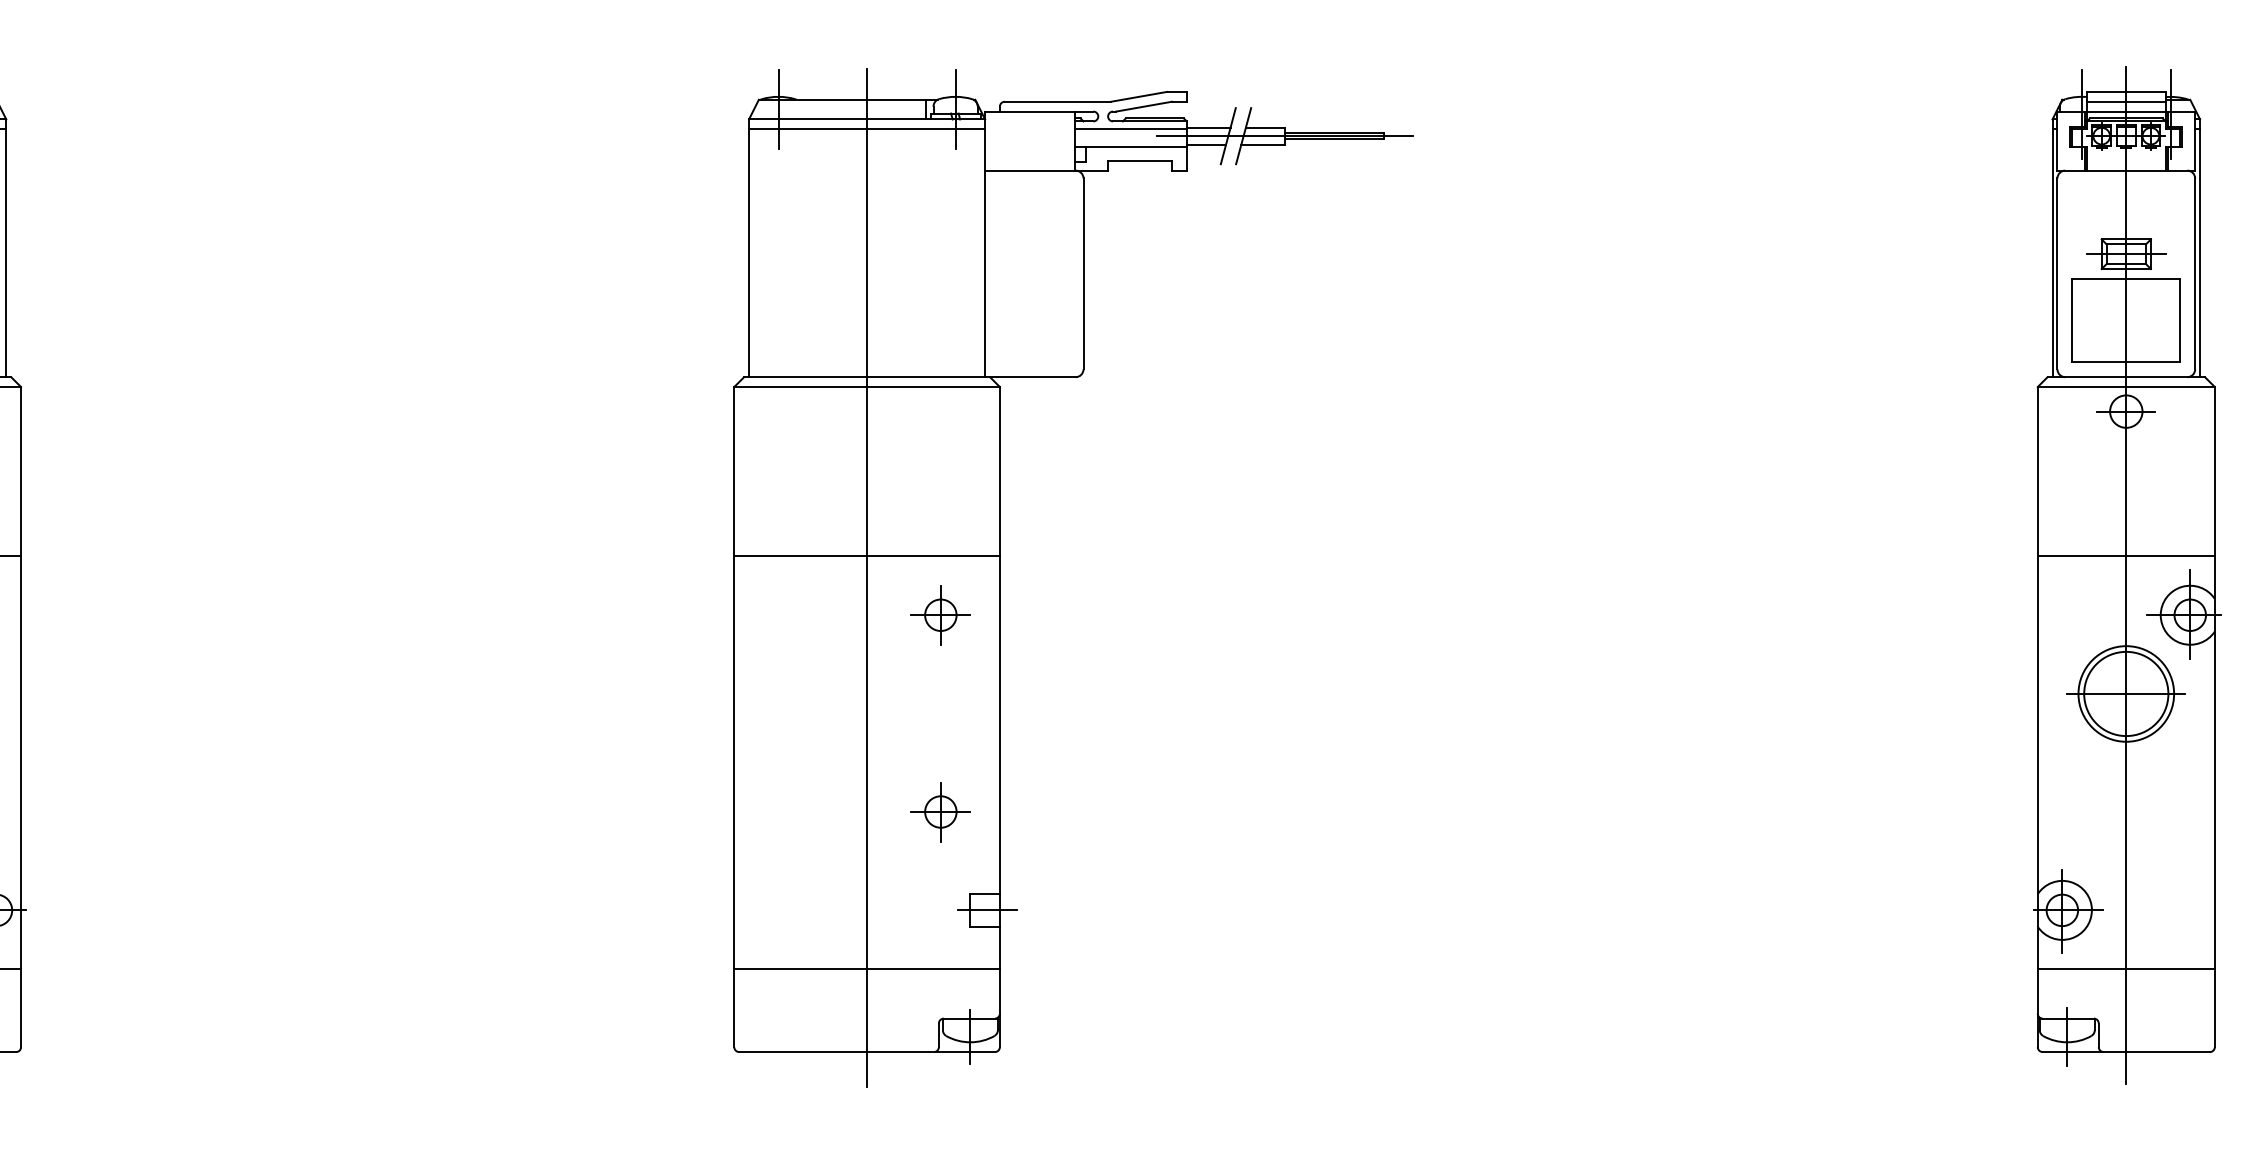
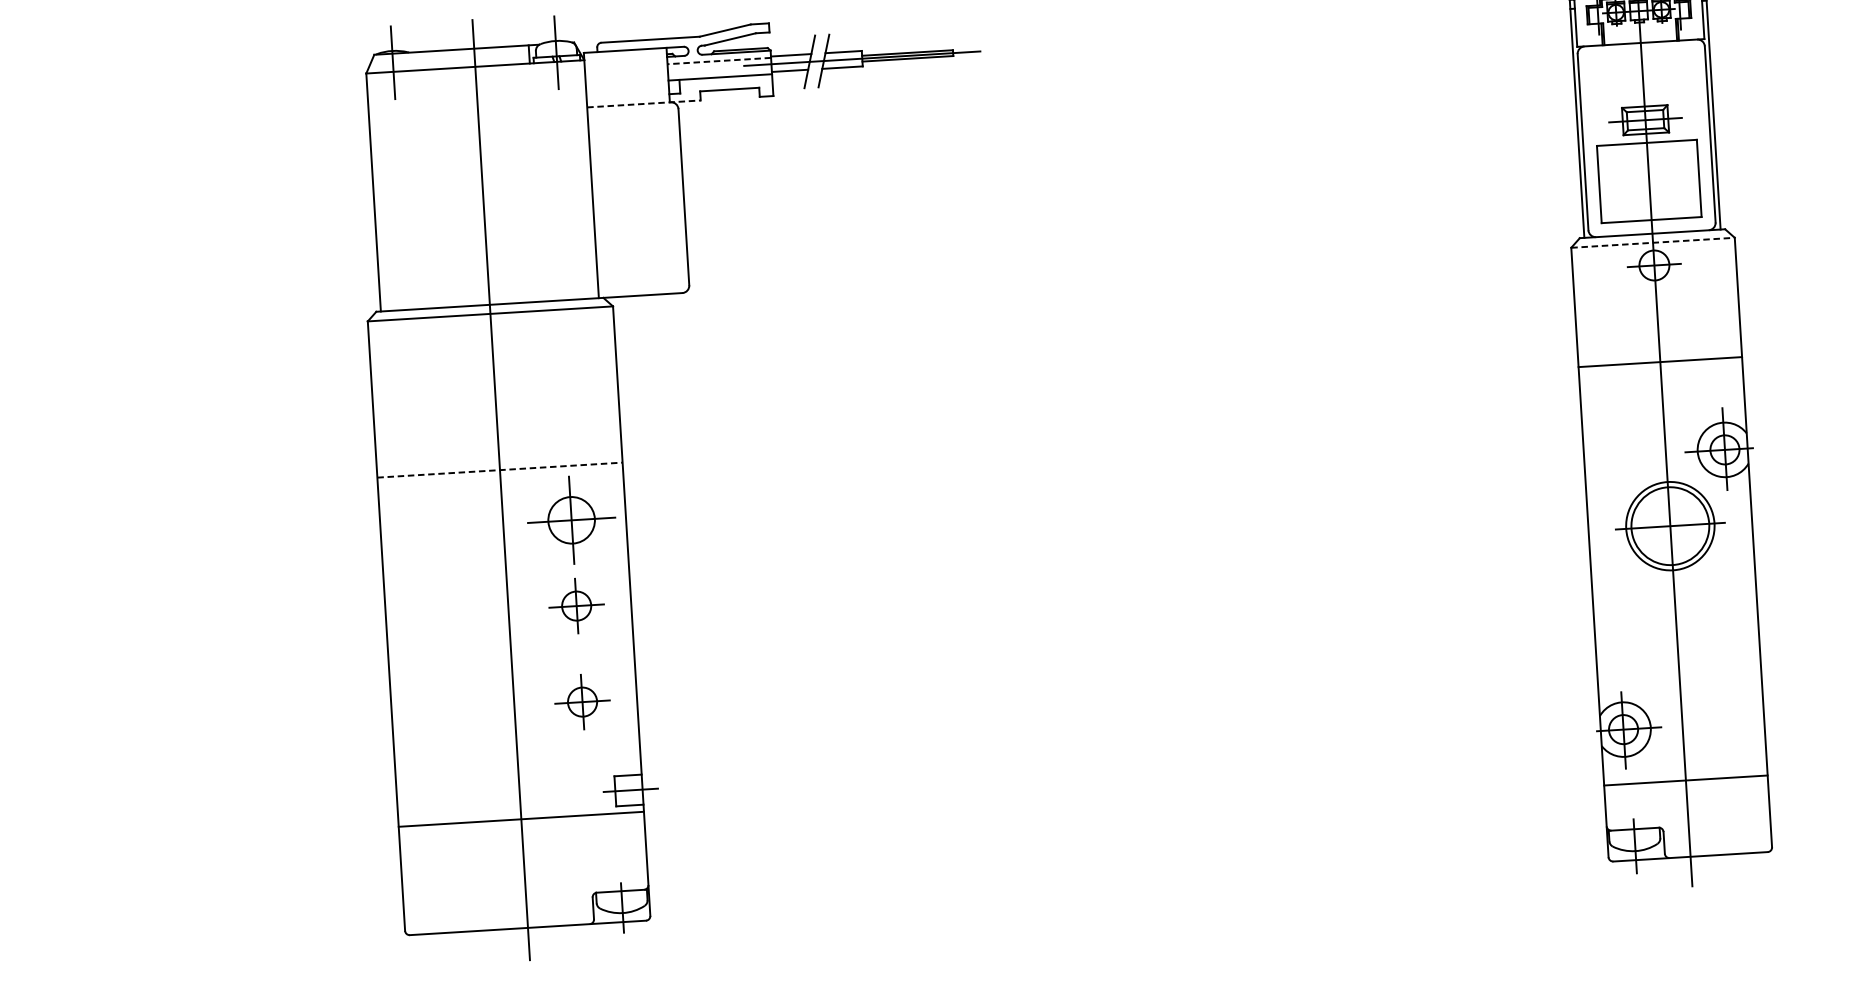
line: (867, 129) -> (476, 76), removed
line: (1130, 129) -> (719, 61), solid -> dashed
line: (1047, 170) -> (644, 103), solid -> dashed
line: (2126, 387) -> (1653, 243), solid -> dashed
line: (867, 556) -> (500, 470), solid -> dashed
line: (2125, 556) -> (1659, 362), moved
part: (940, 615) -> (571, 520), size x1.6
part: (940, 708) -> (576, 606), added
line: (866, 969) -> (520, 819), moved

